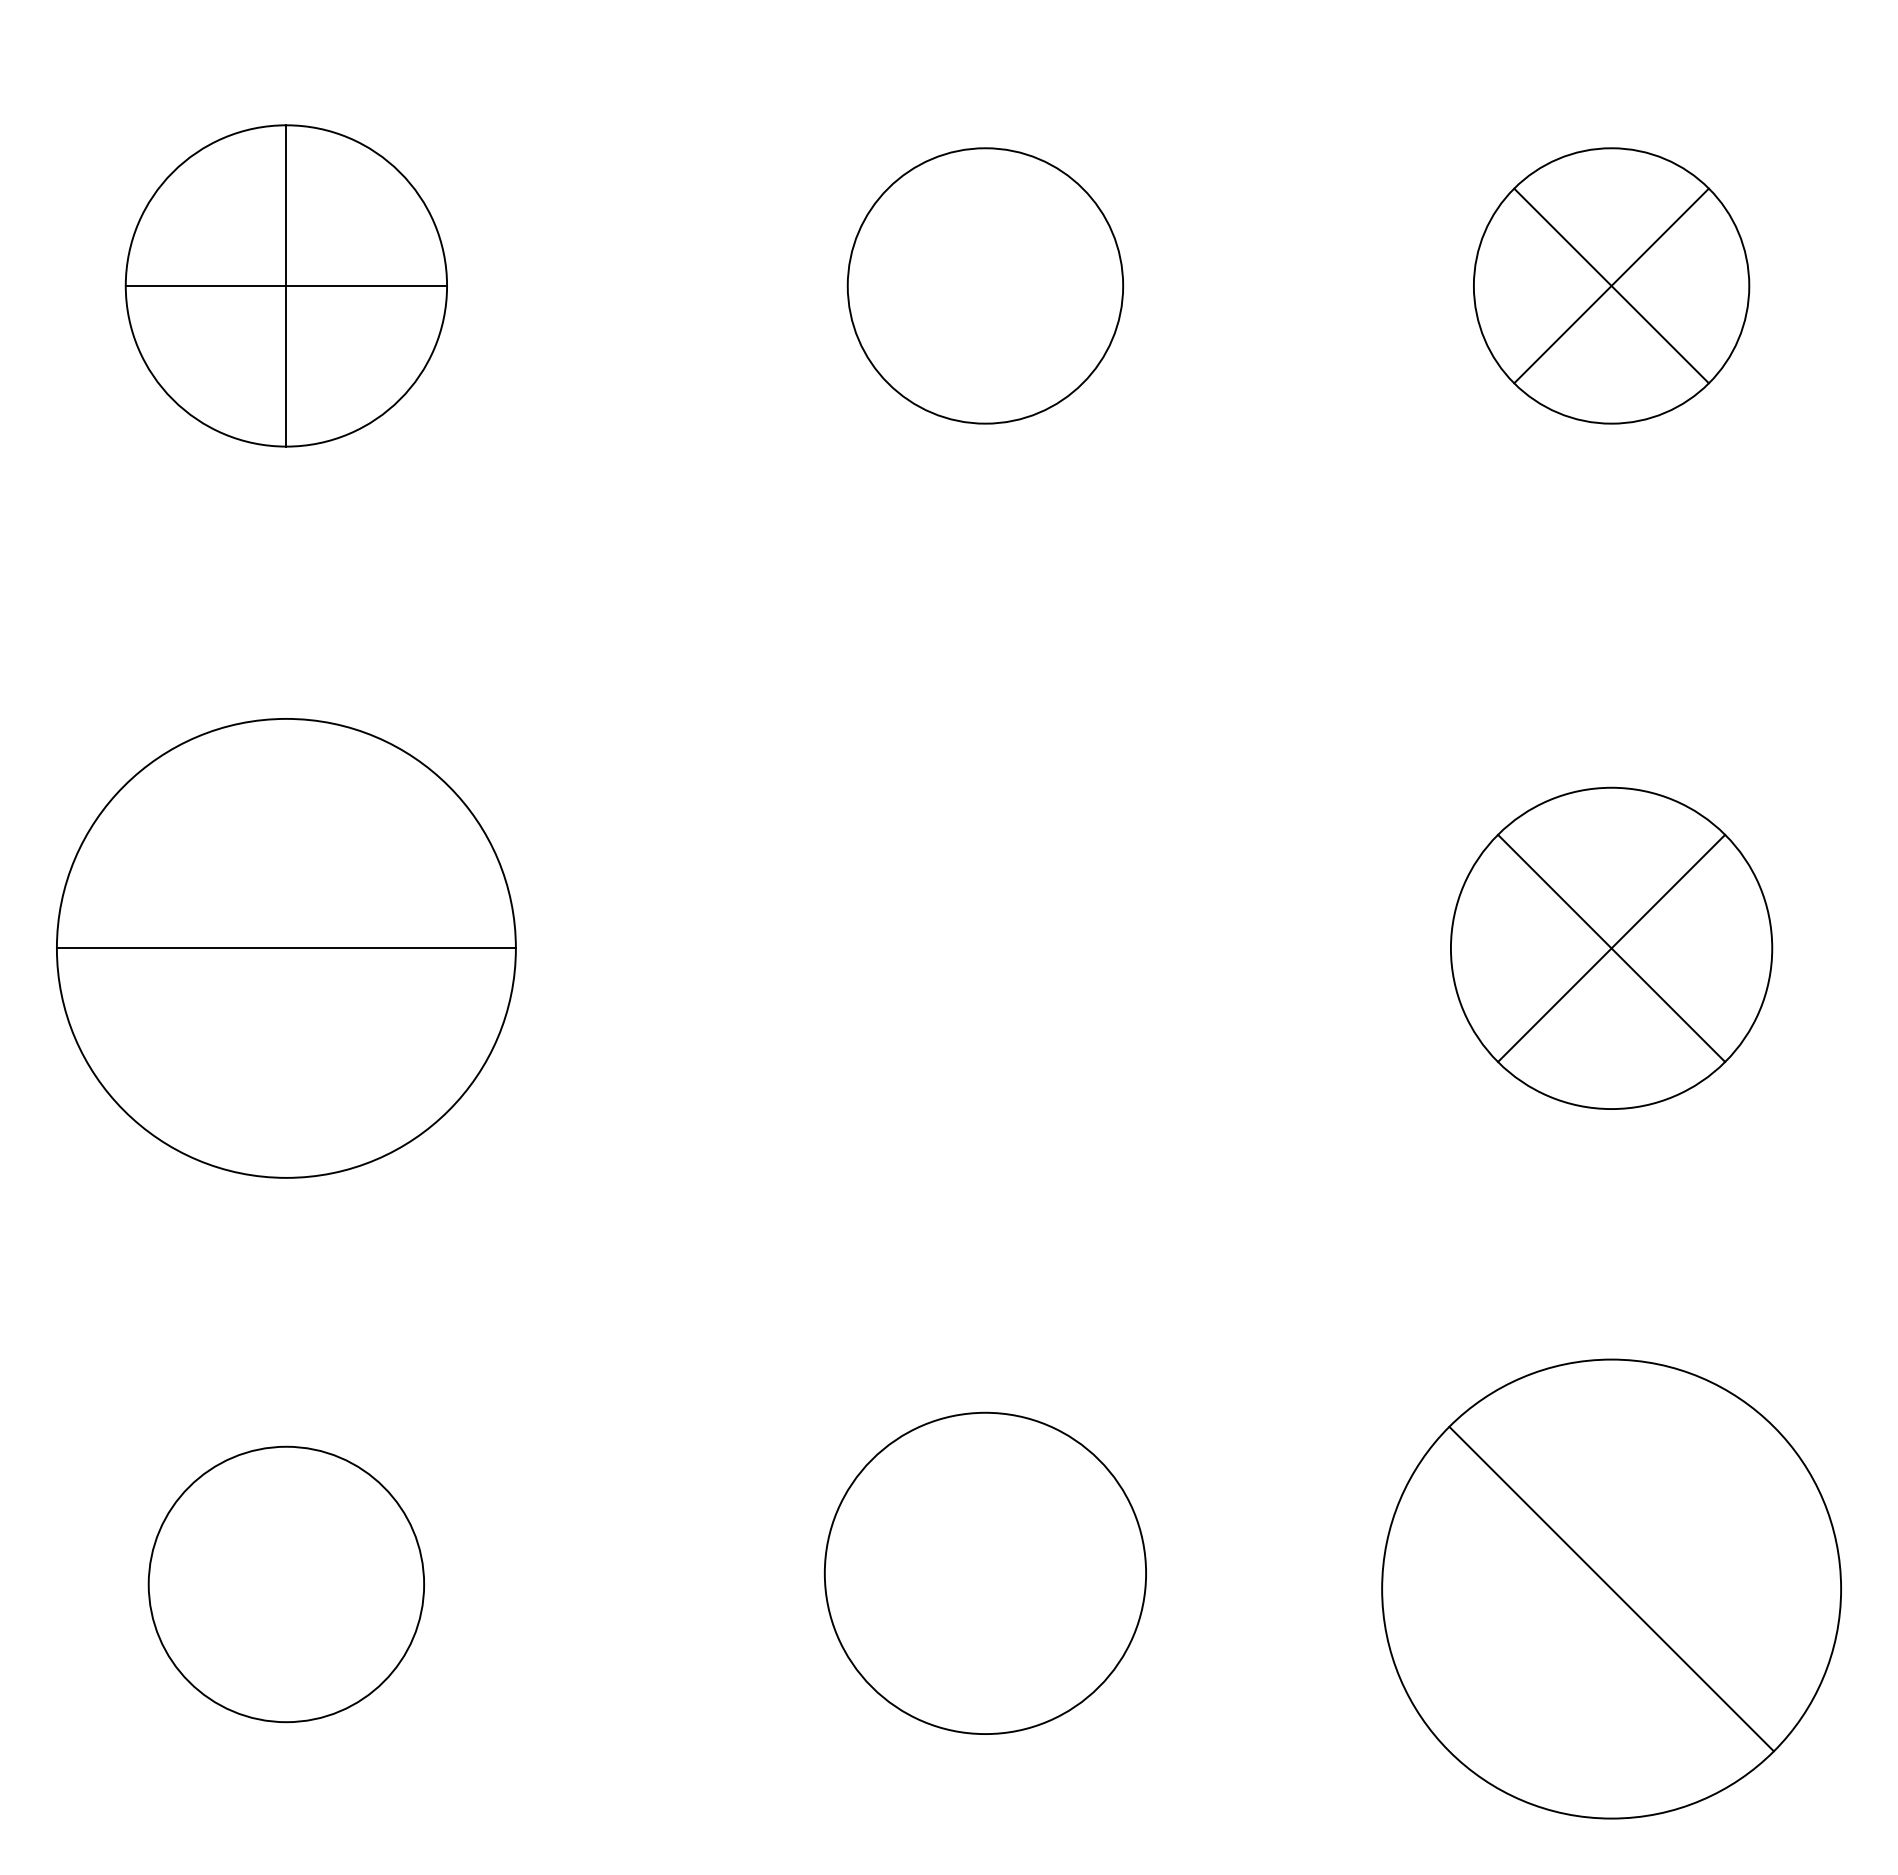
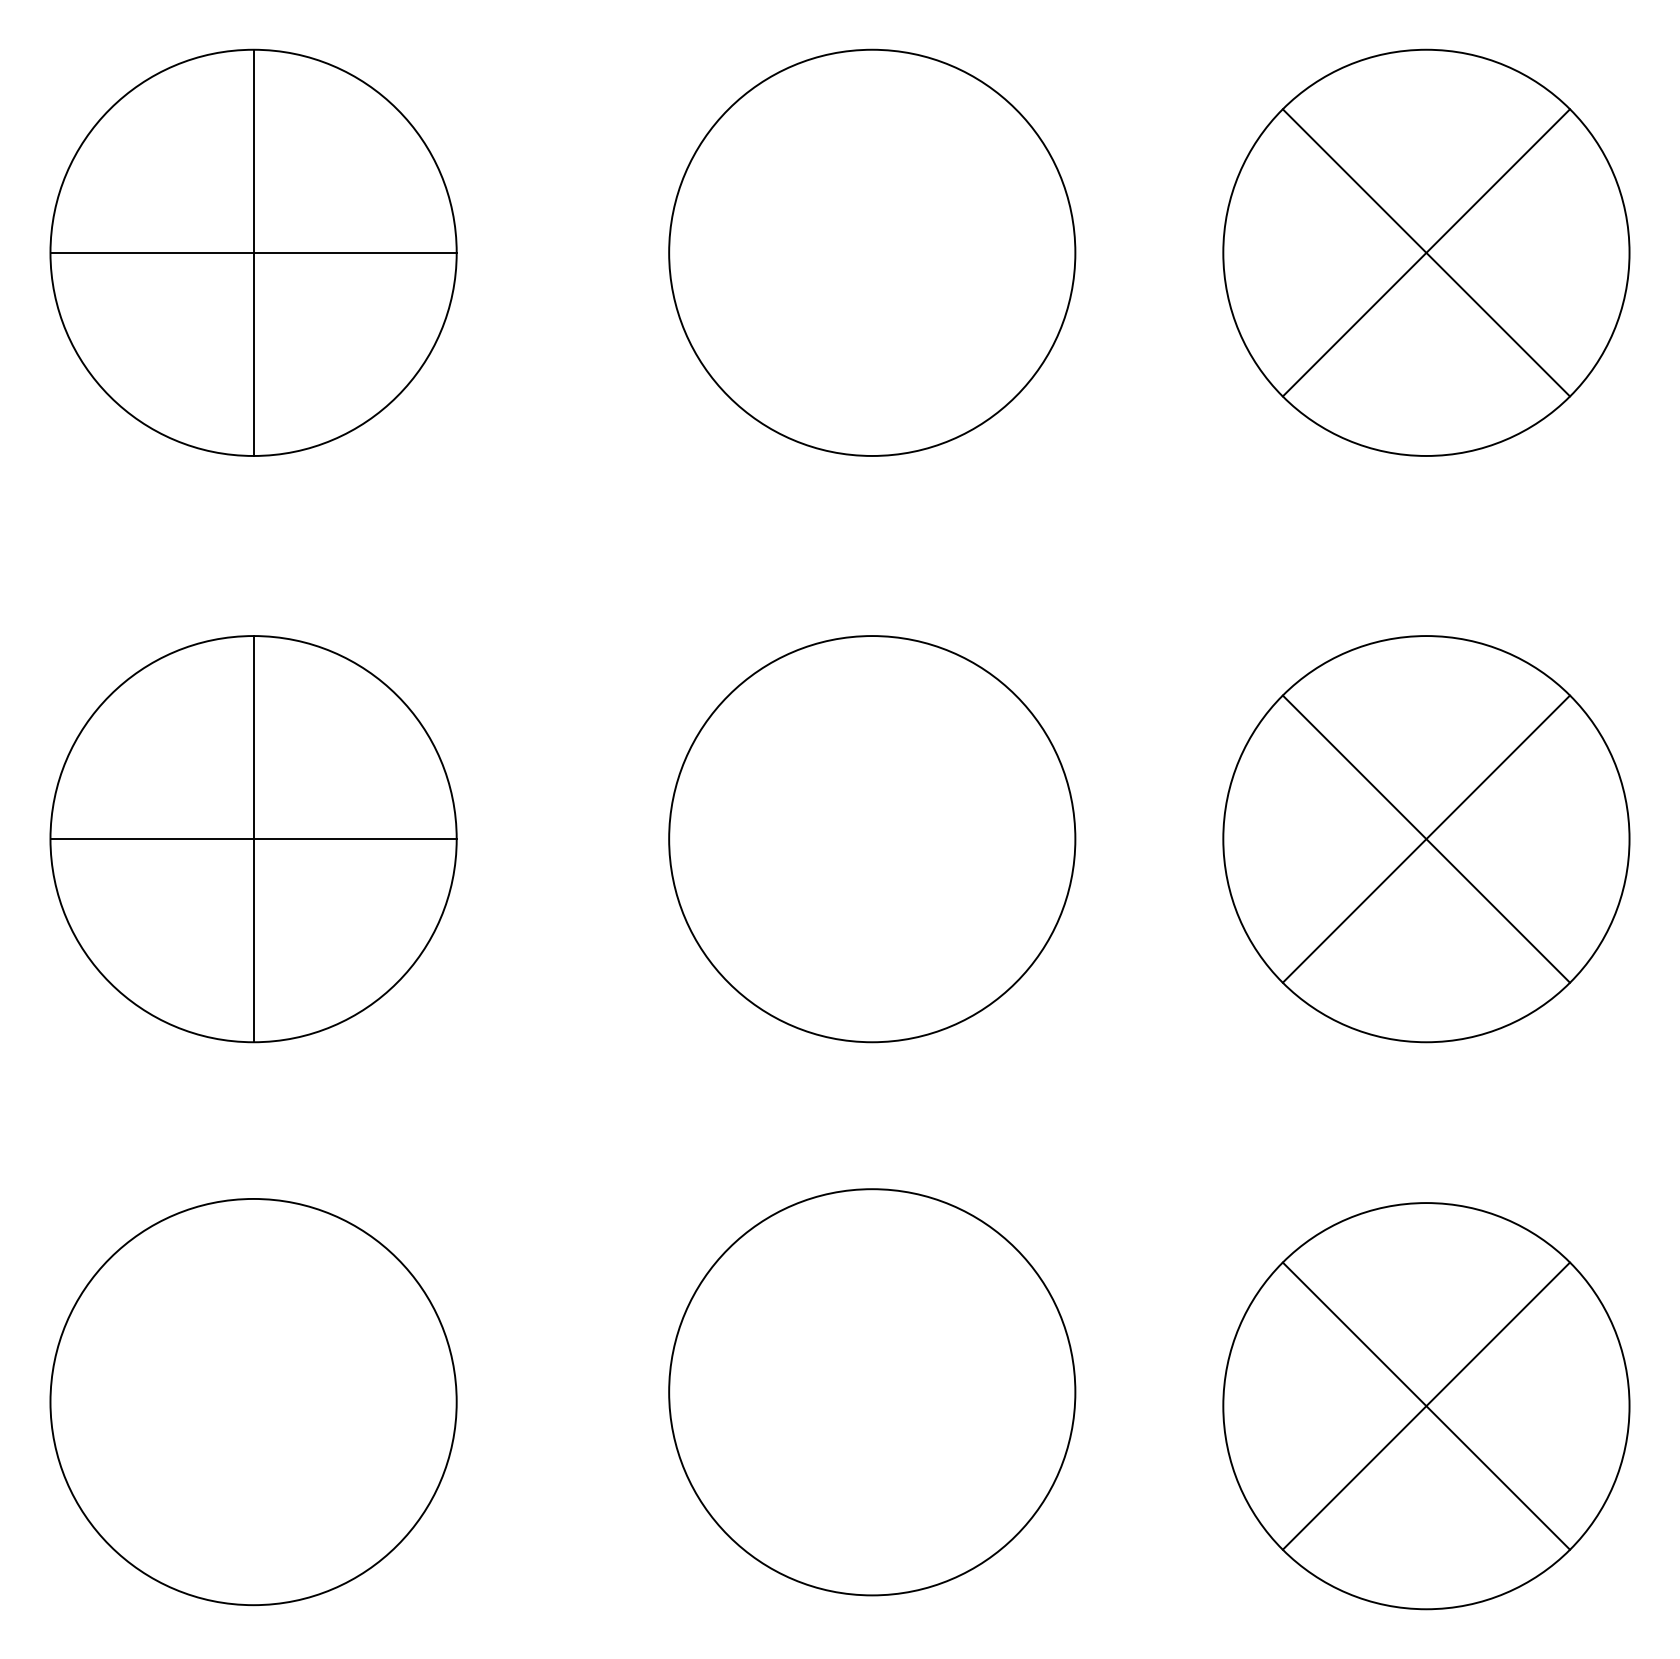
part: (286, 285) -> (253, 252), size x1.43
circle: (985, 285) -> (872, 252), size x1.67
part: (1611, 285) -> (1426, 252), size x1.67
line: (286, 947) -> (253, 838), added
circle: (985, 948) -> (872, 839), added
part: (1611, 948) -> (1426, 839), size x1.43
circle: (985, 1573) -> (872, 1392), size x1.43
circle: (286, 1584) -> (253, 1402), size x1.67
line: (1611, 1588) -> (1426, 1405), added

